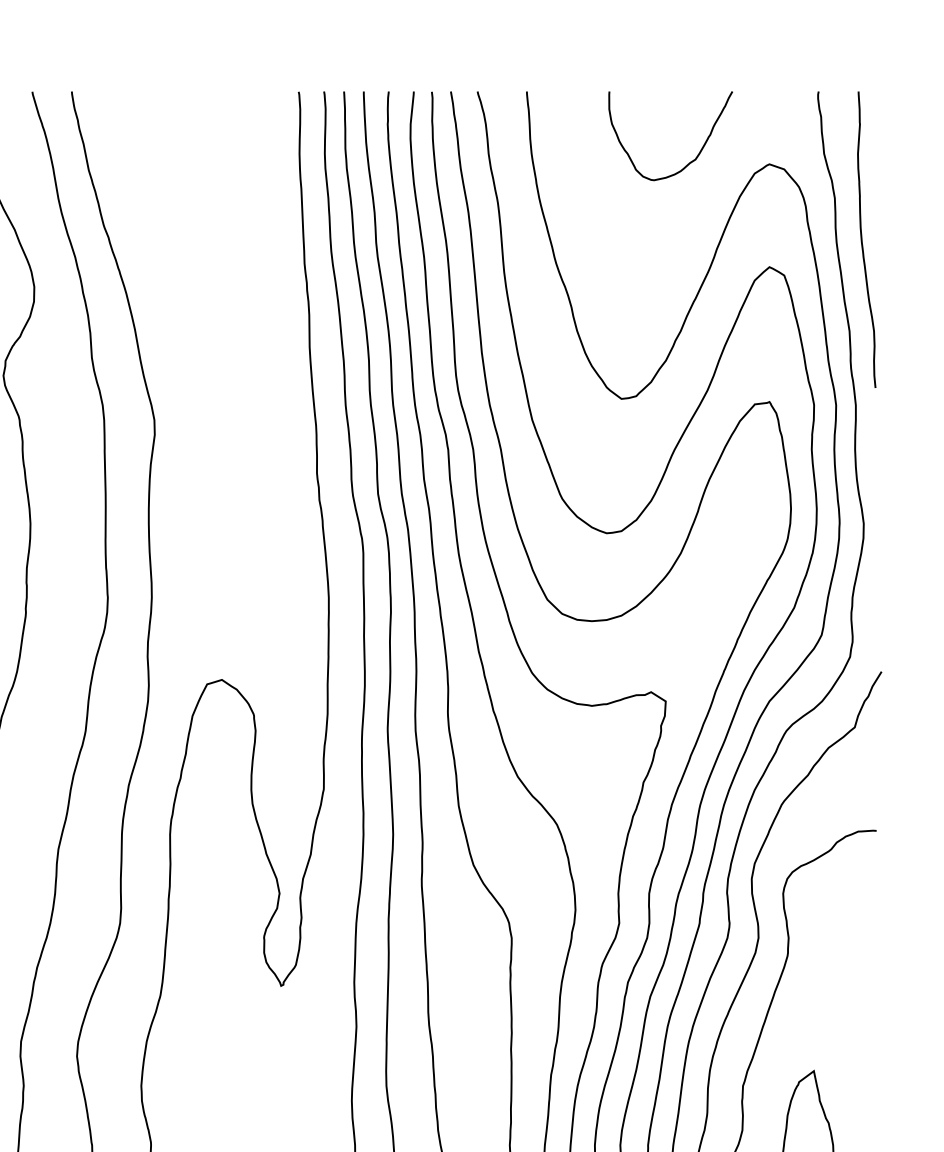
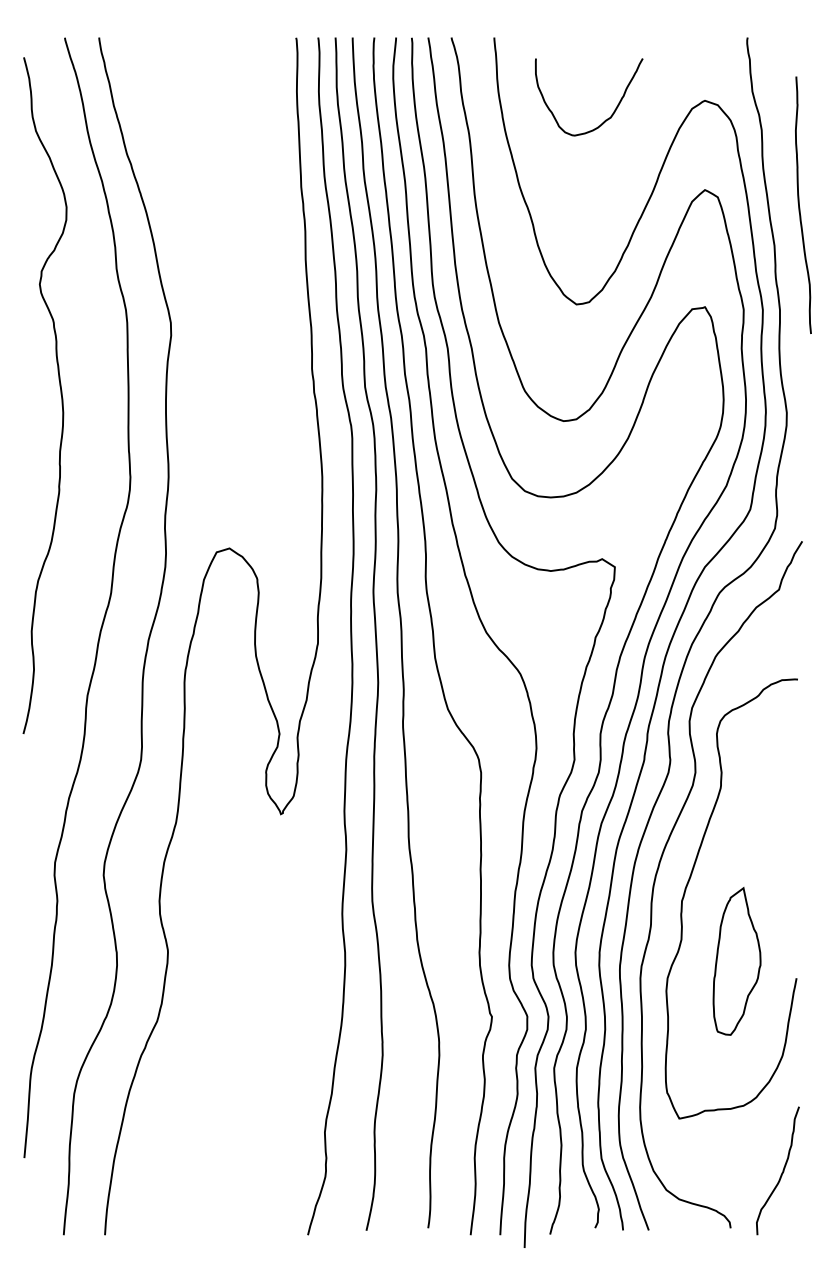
curve: (689, 161) -> (605, 119), moved
curve: (862, 238) -> (799, 204), moved

